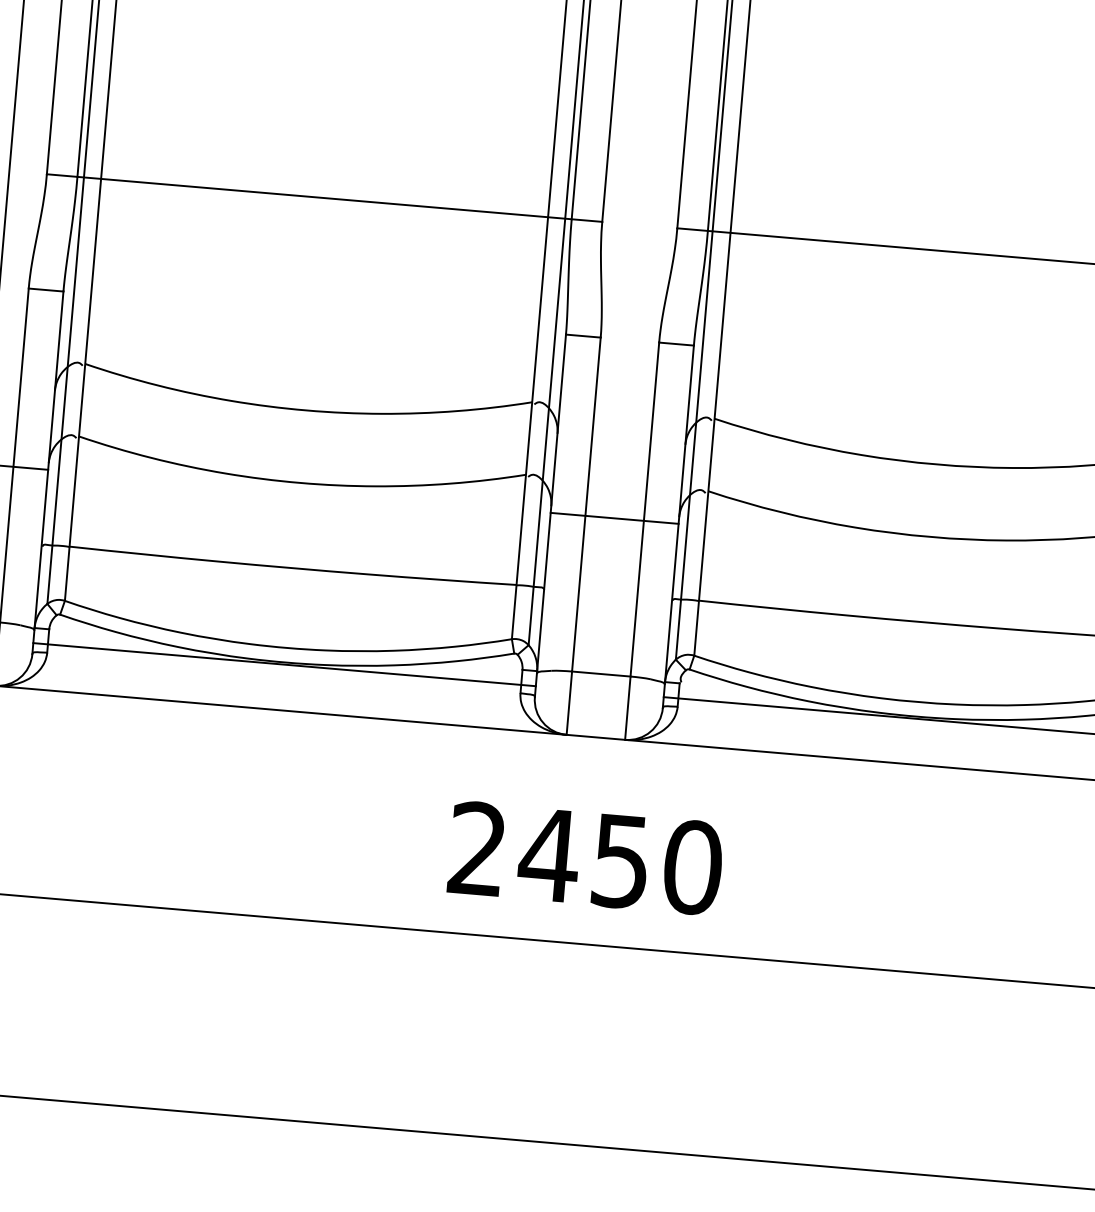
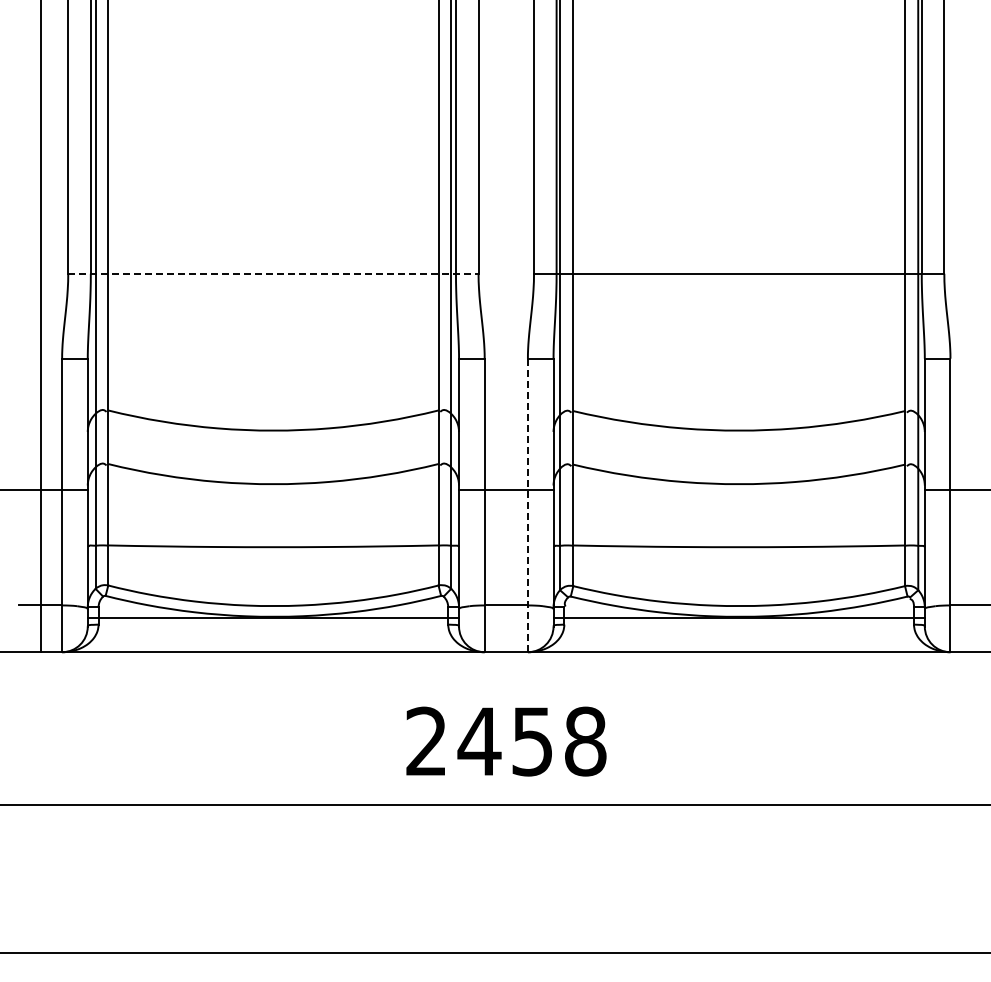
line: (324, 197) -> (273, 273), solid -> dashed
line: (641, 541) -> (527, 505), solid -> dashed
text: (692, 867) -> (585, 741), 2450 -> 2458

